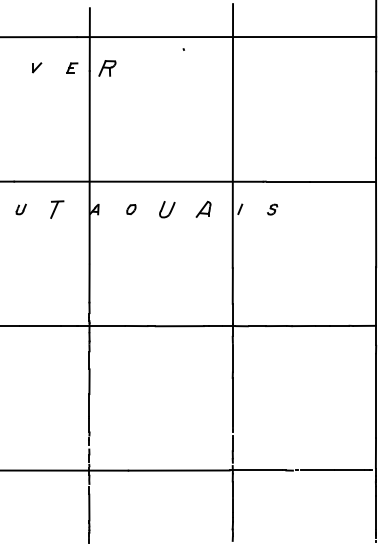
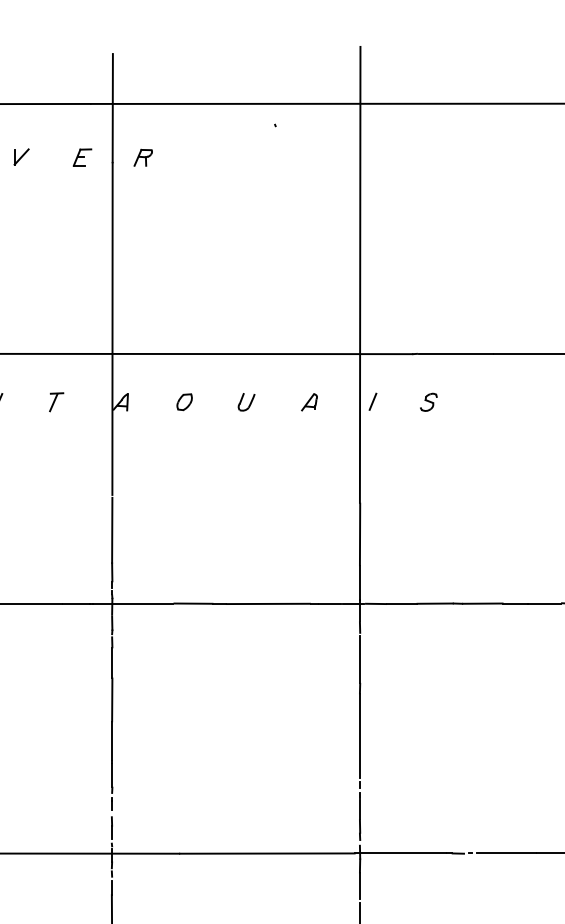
part: (107, 67) -> (143, 156), size x0.62
part: (57, 209) -> (56, 402), size x0.62
part: (166, 209) -> (245, 402), size x0.62
part: (203, 209) -> (309, 402), size x0.62

